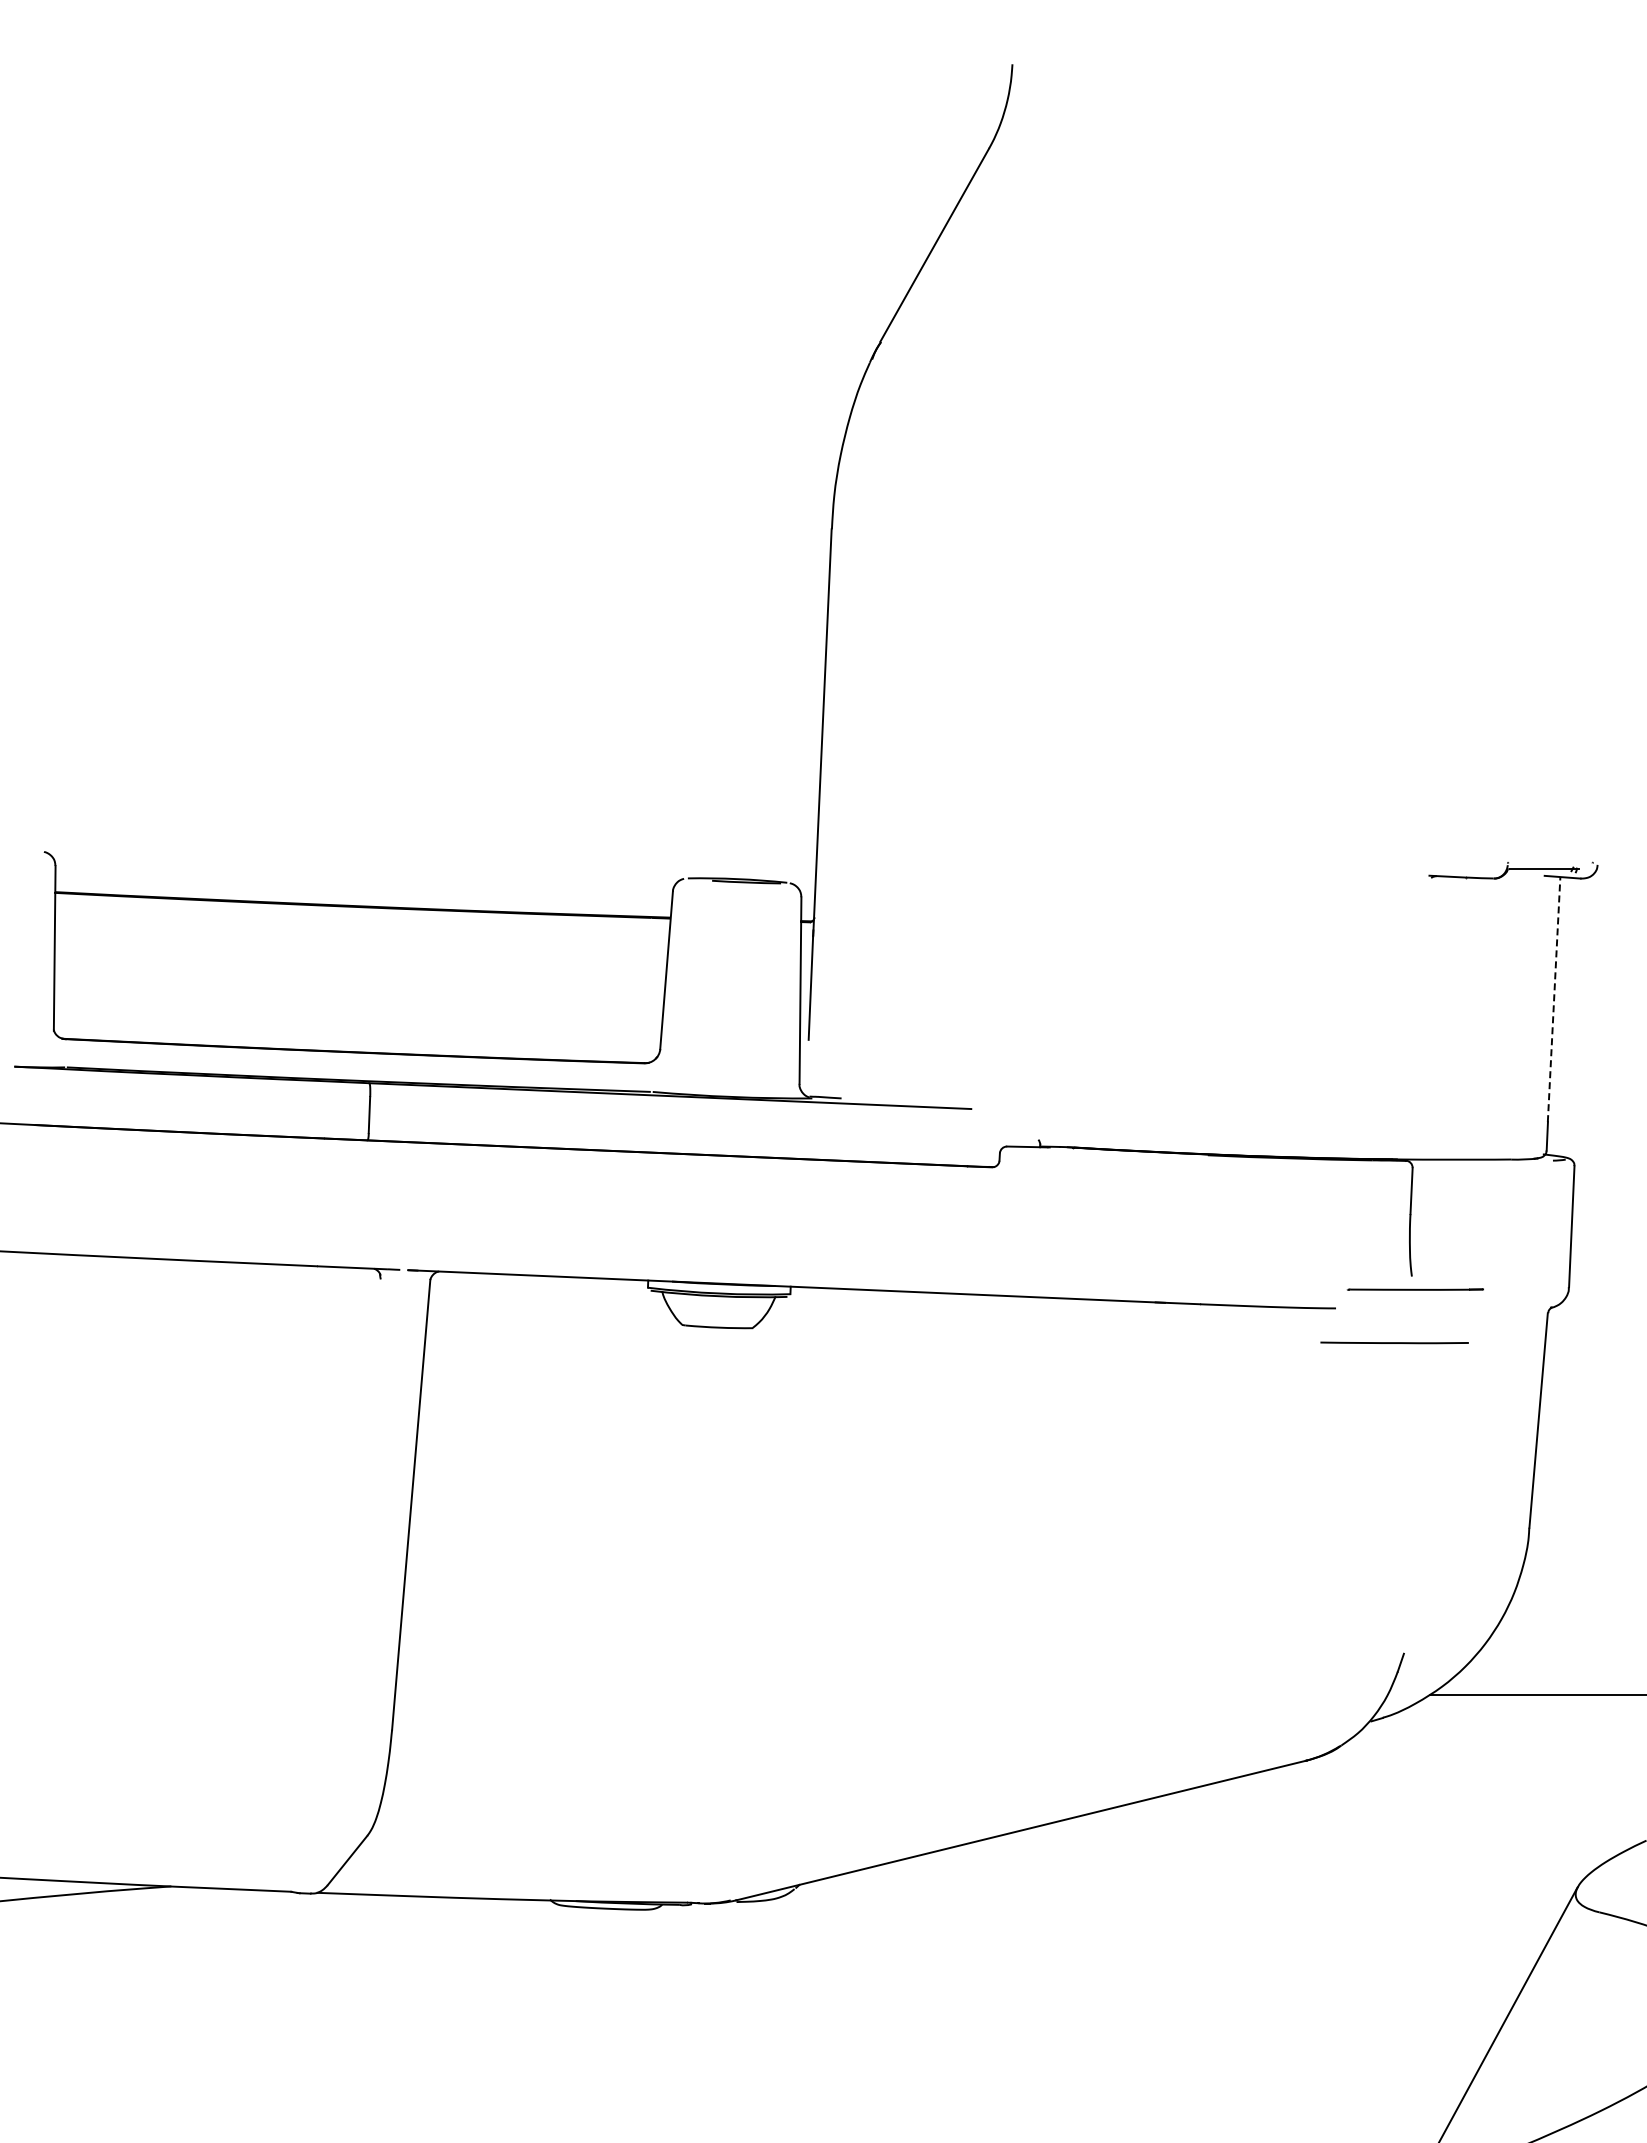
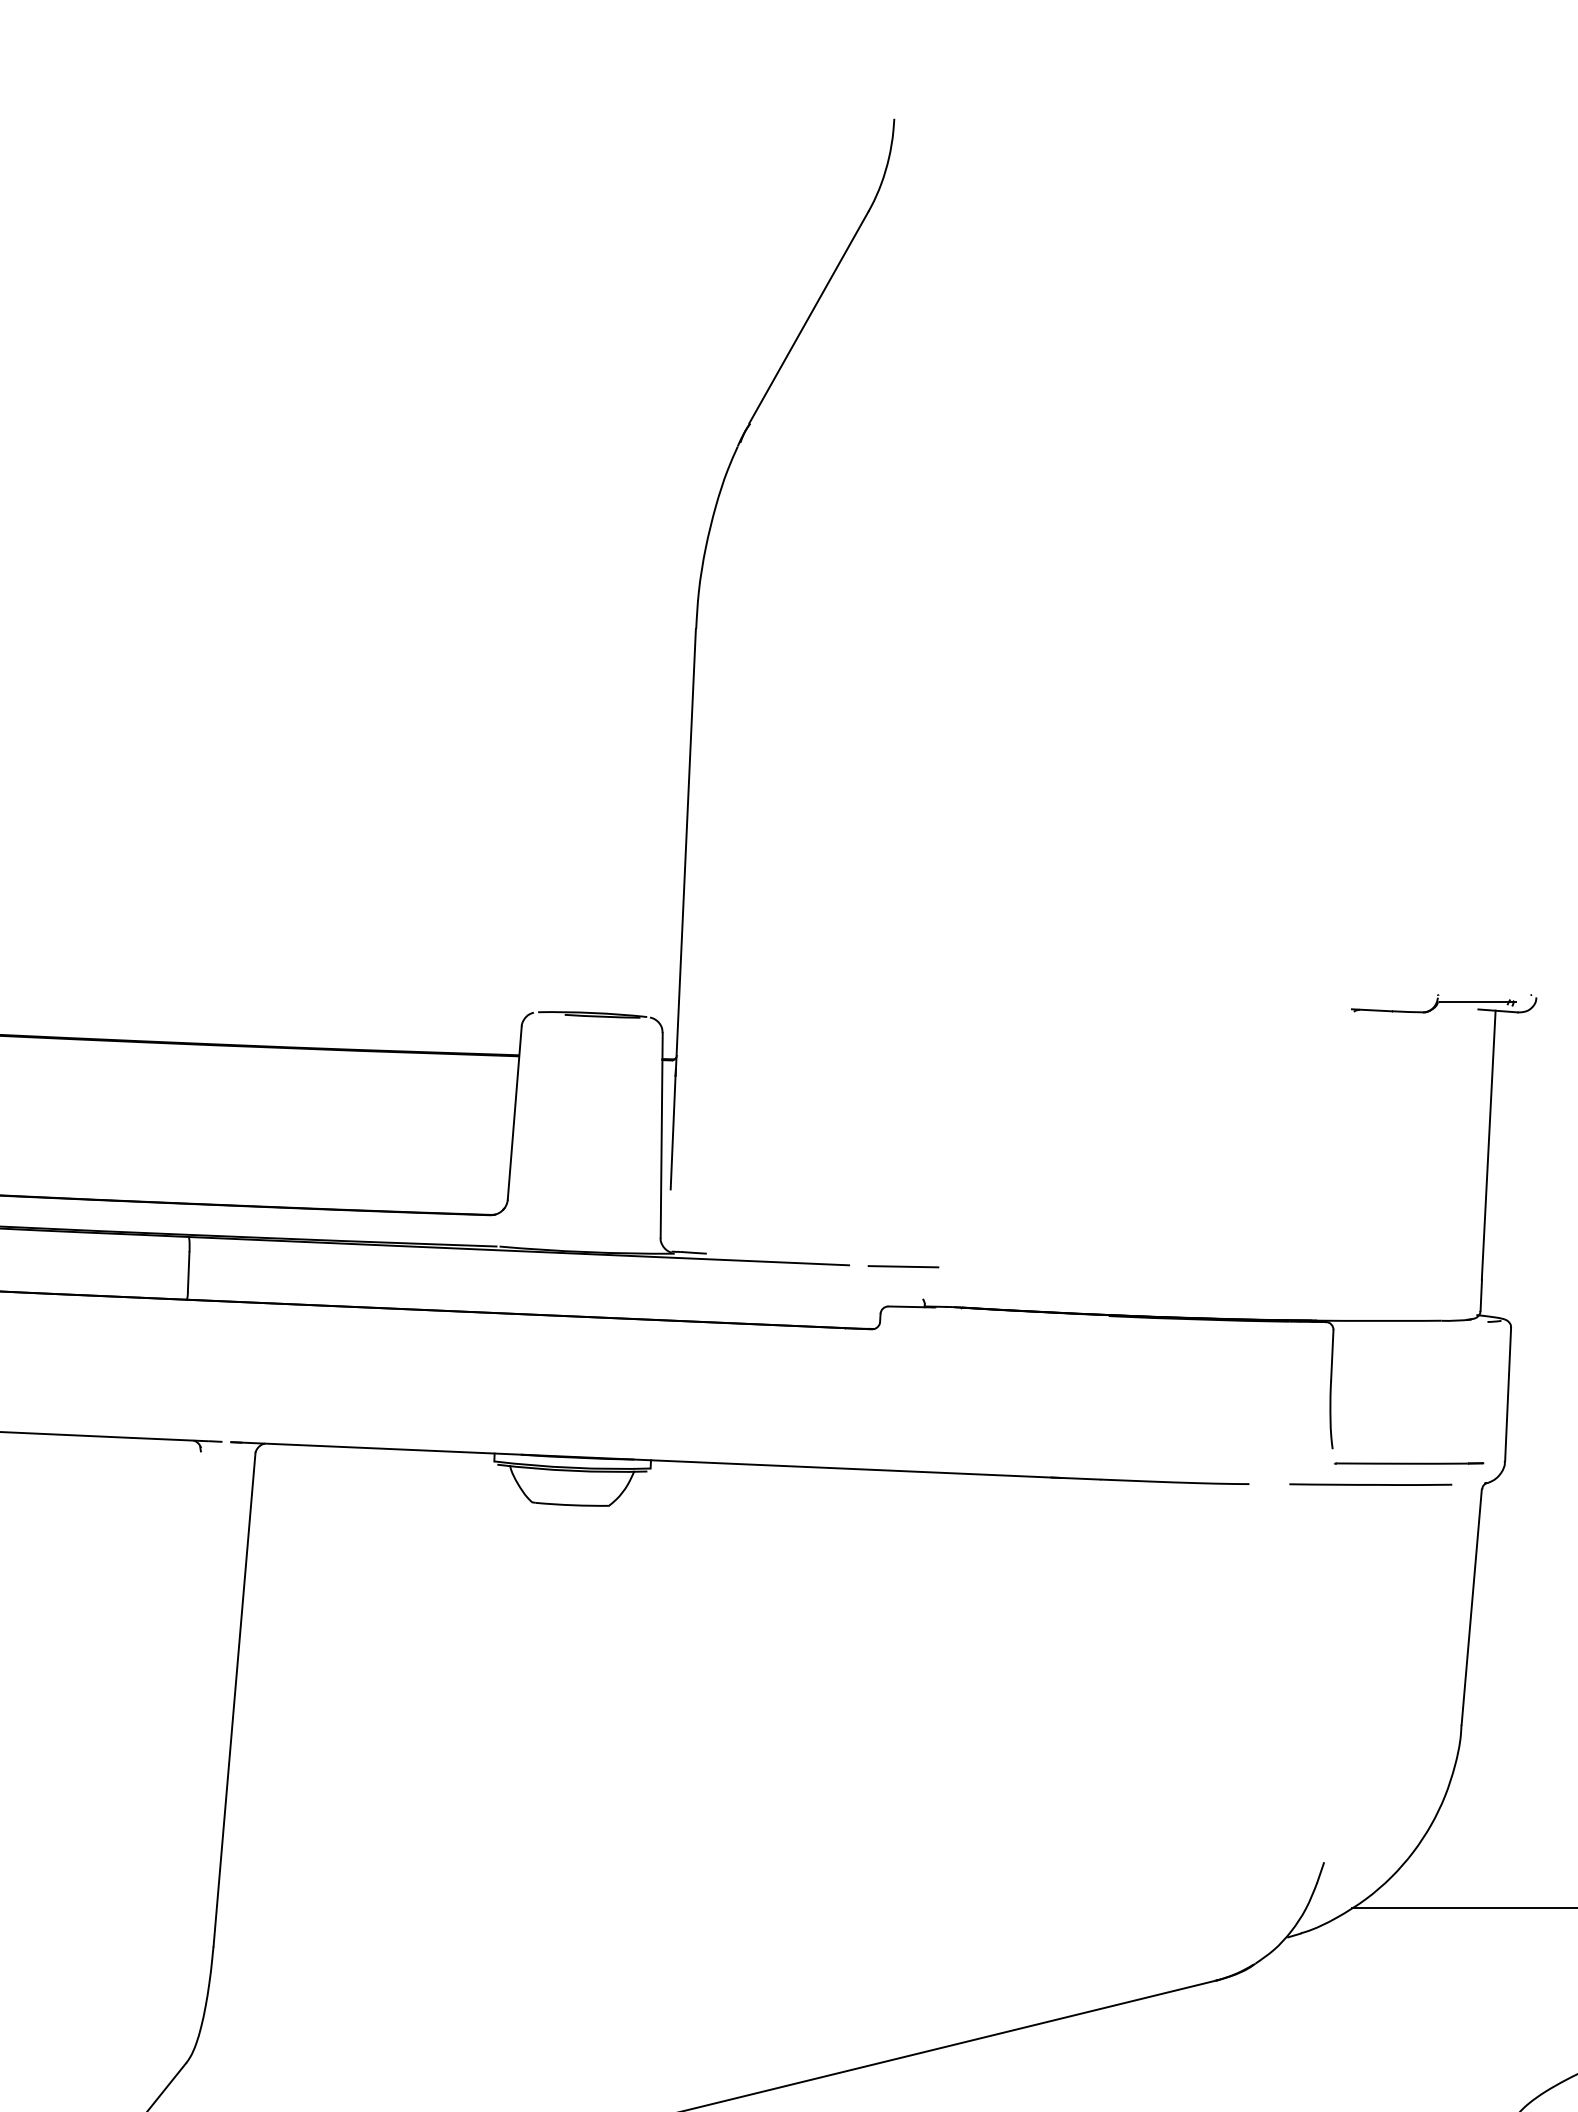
line: (1554, 999) -> (1489, 1145), dashed -> solid
line: (1020, 1109) -> (903, 1265), added
line: (1414, 1289) -> (1407, 1463), moved
line: (1394, 1342) -> (1370, 1484), moved

